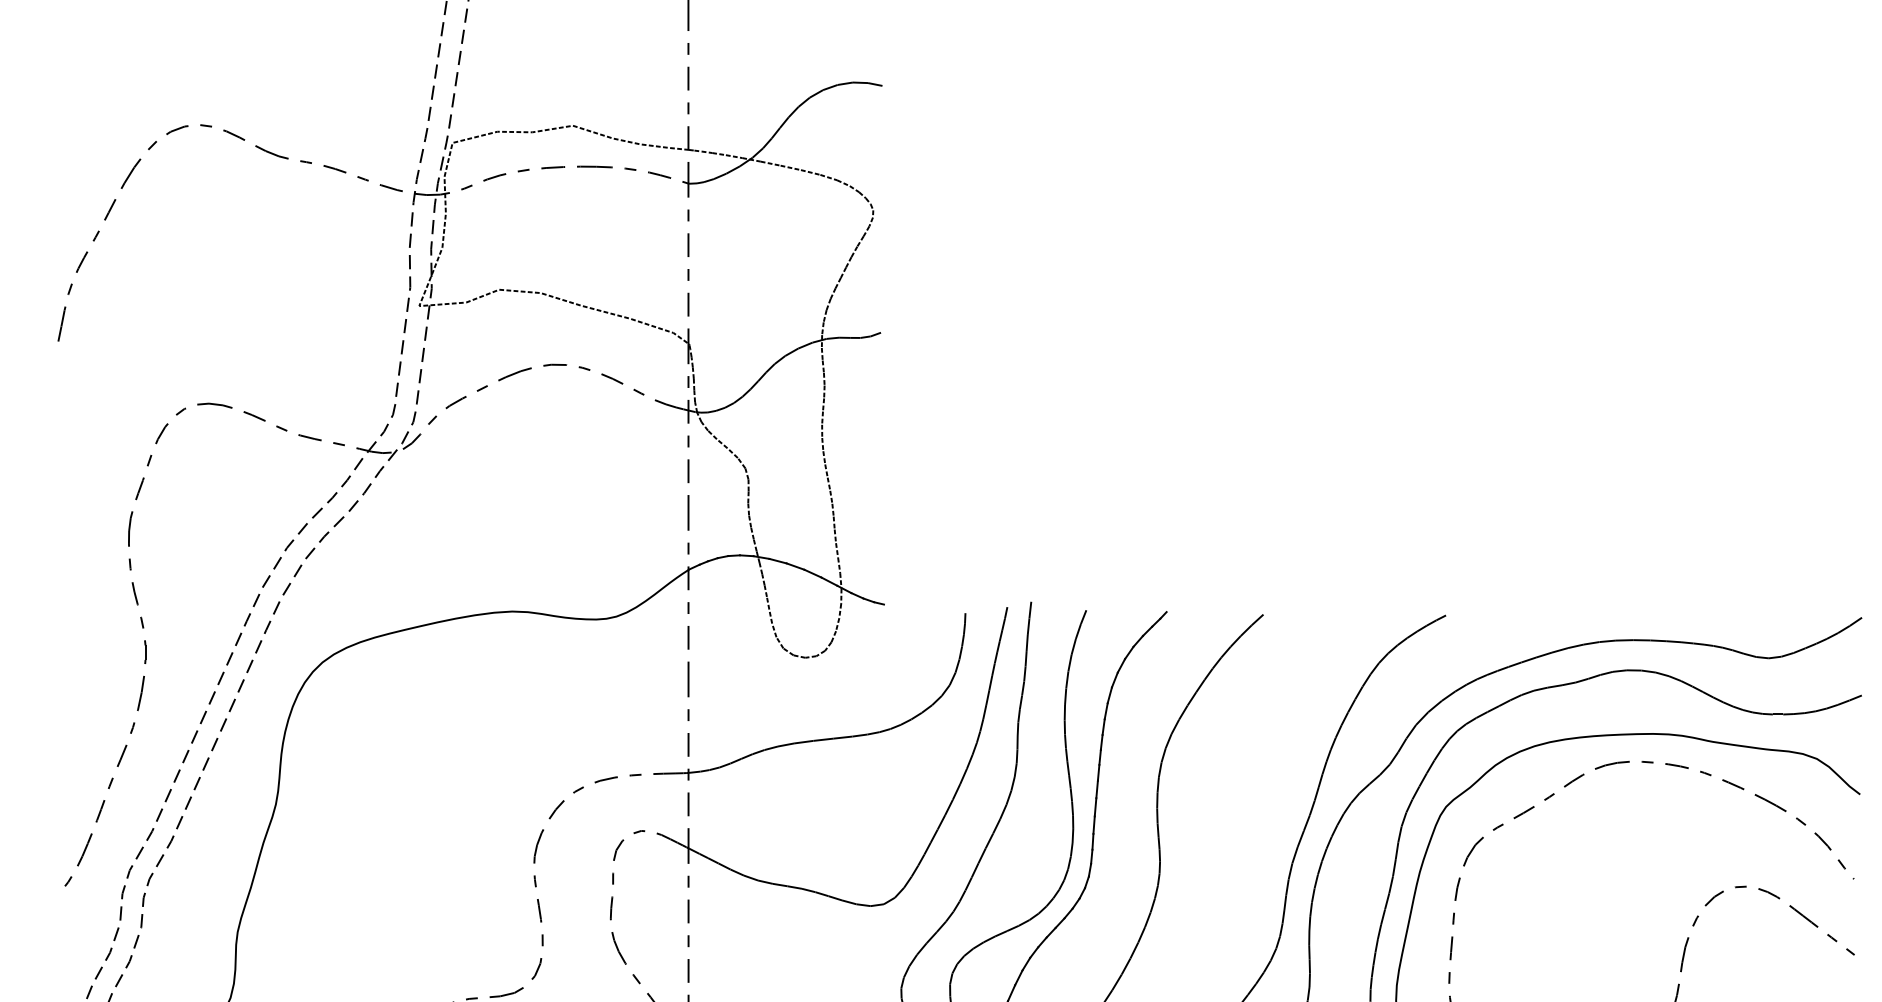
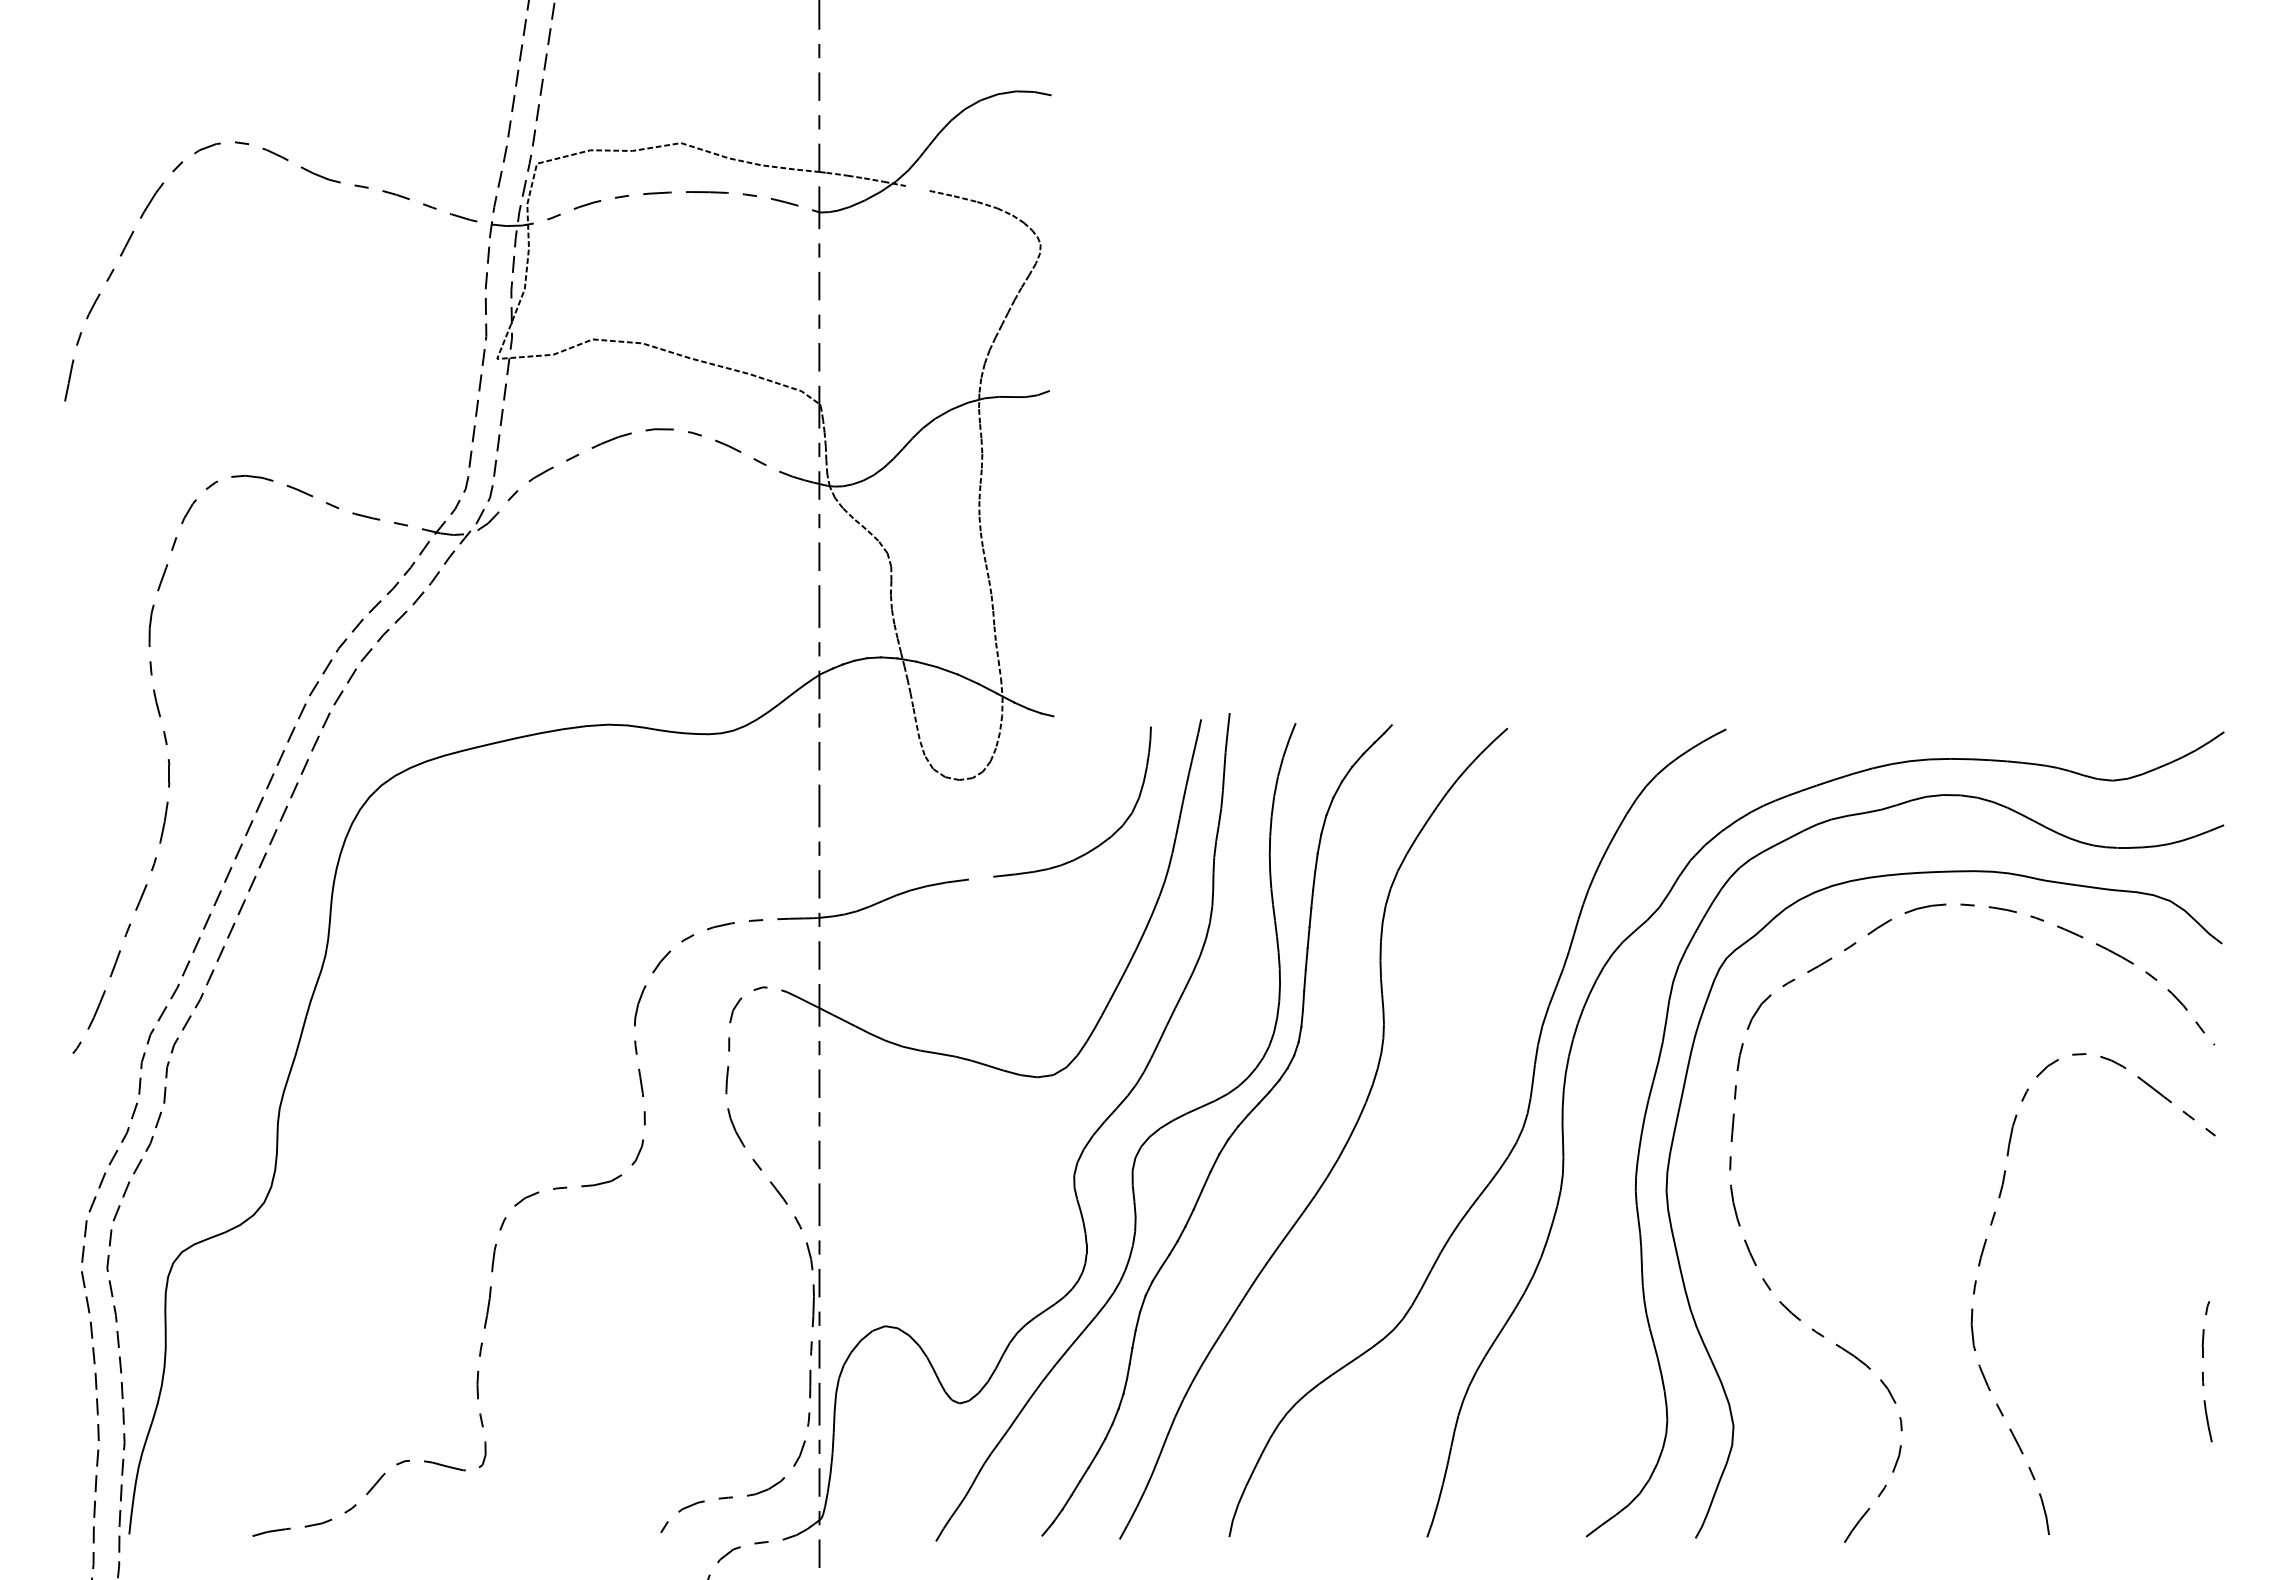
line: (770, 163) -> (917, 188), removed
line: (823, 739) -> (980, 877), removed

